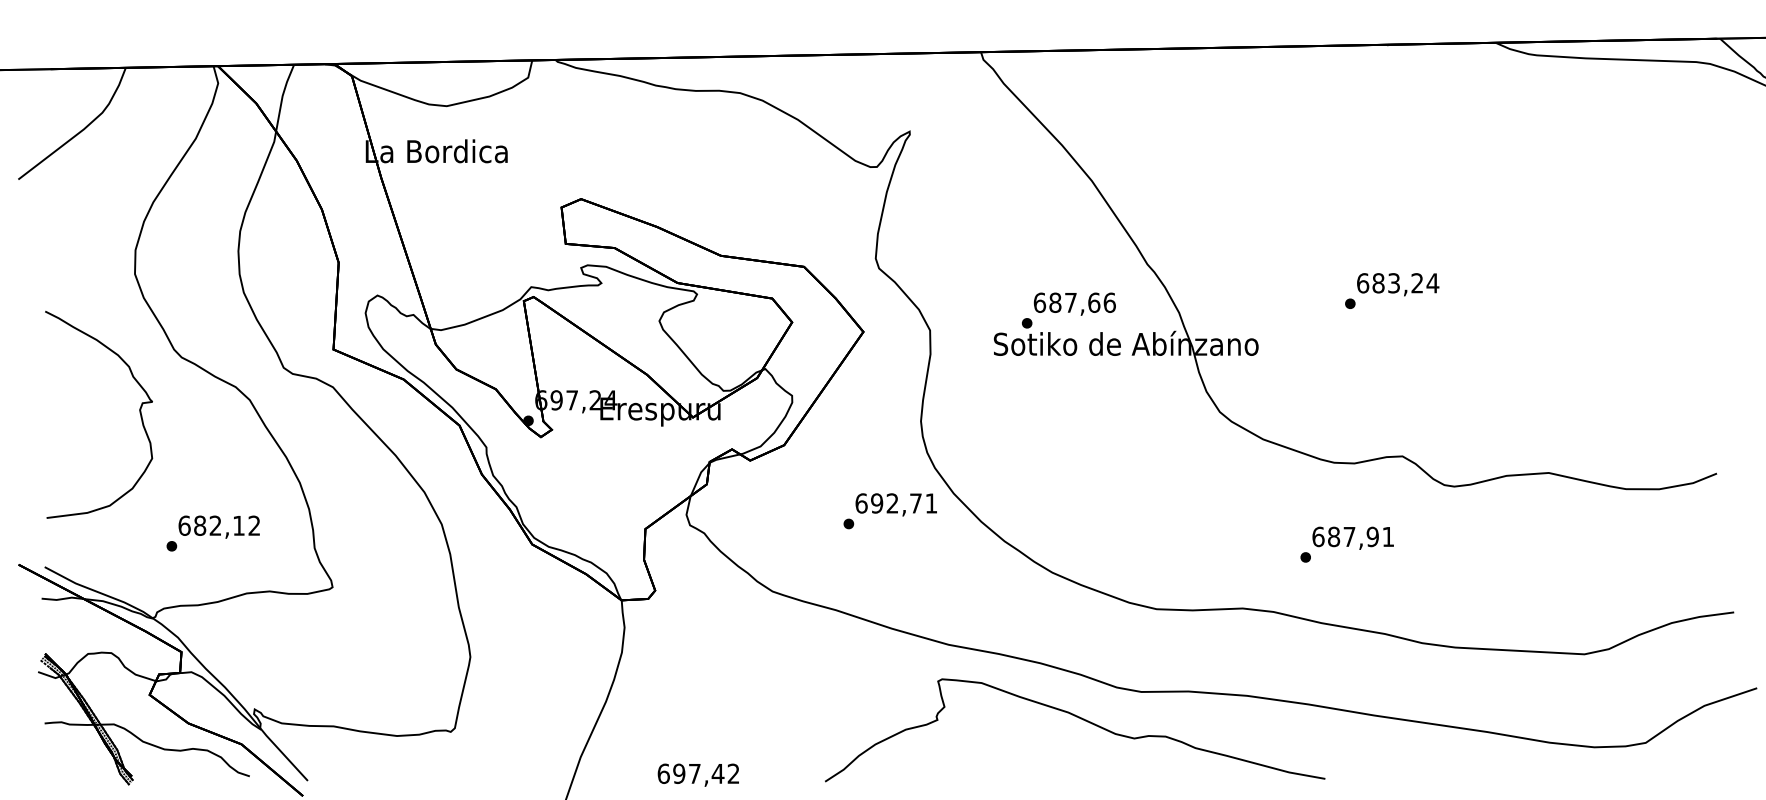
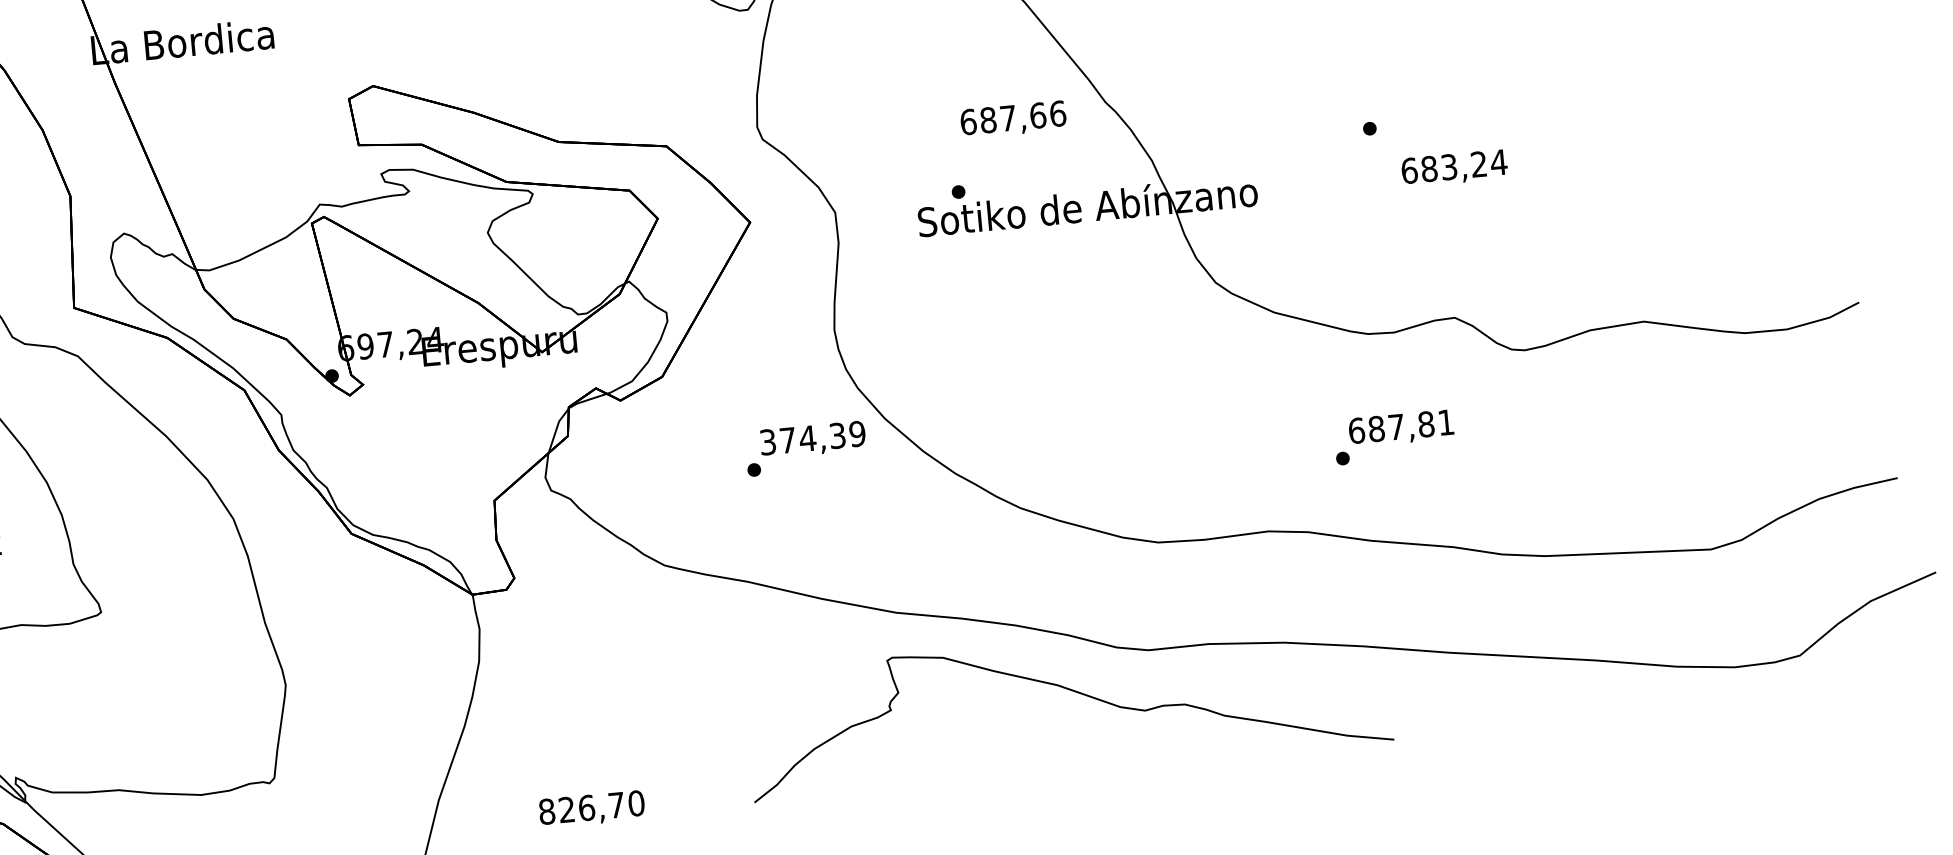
text: (1398, 284) -> (1455, 168), moved
text: (1074, 303) -> (1012, 118), moved
text: (896, 503) -> (812, 438), 692,71 -> 374,39
text: (1372, 537) -> (1425, 425), 687,91 -> 687,81
text: (698, 773) -> (591, 807), 697,42 -> 826,70

